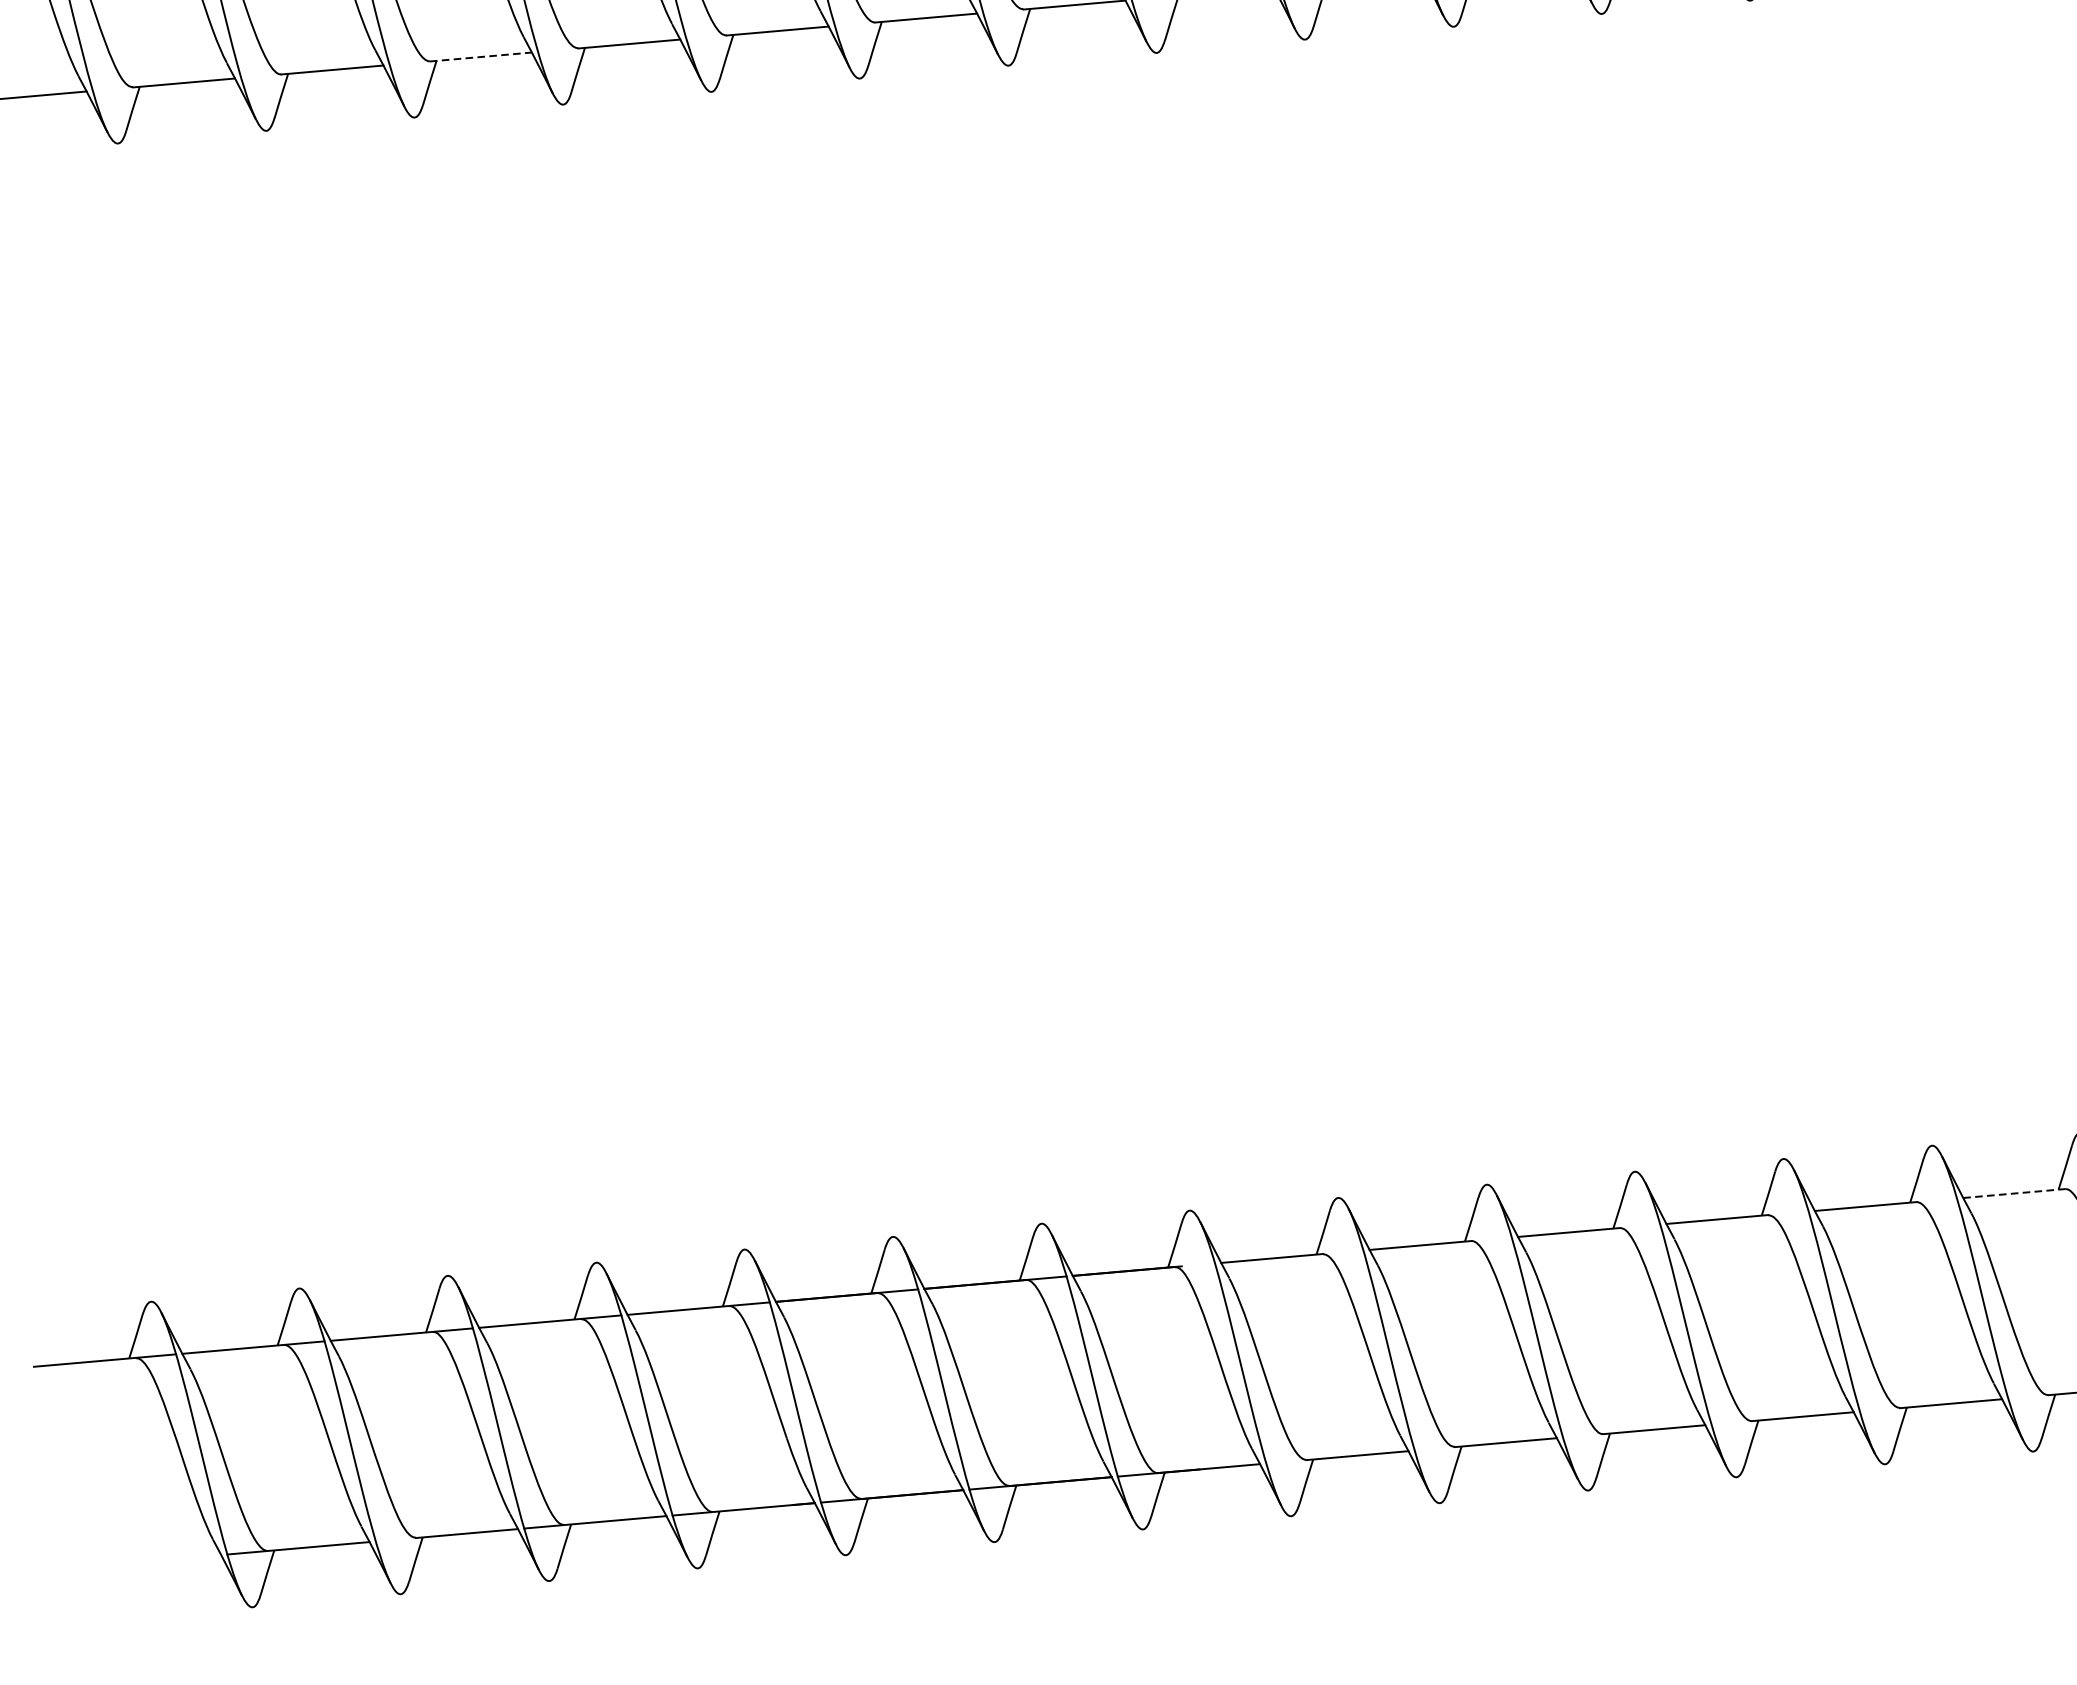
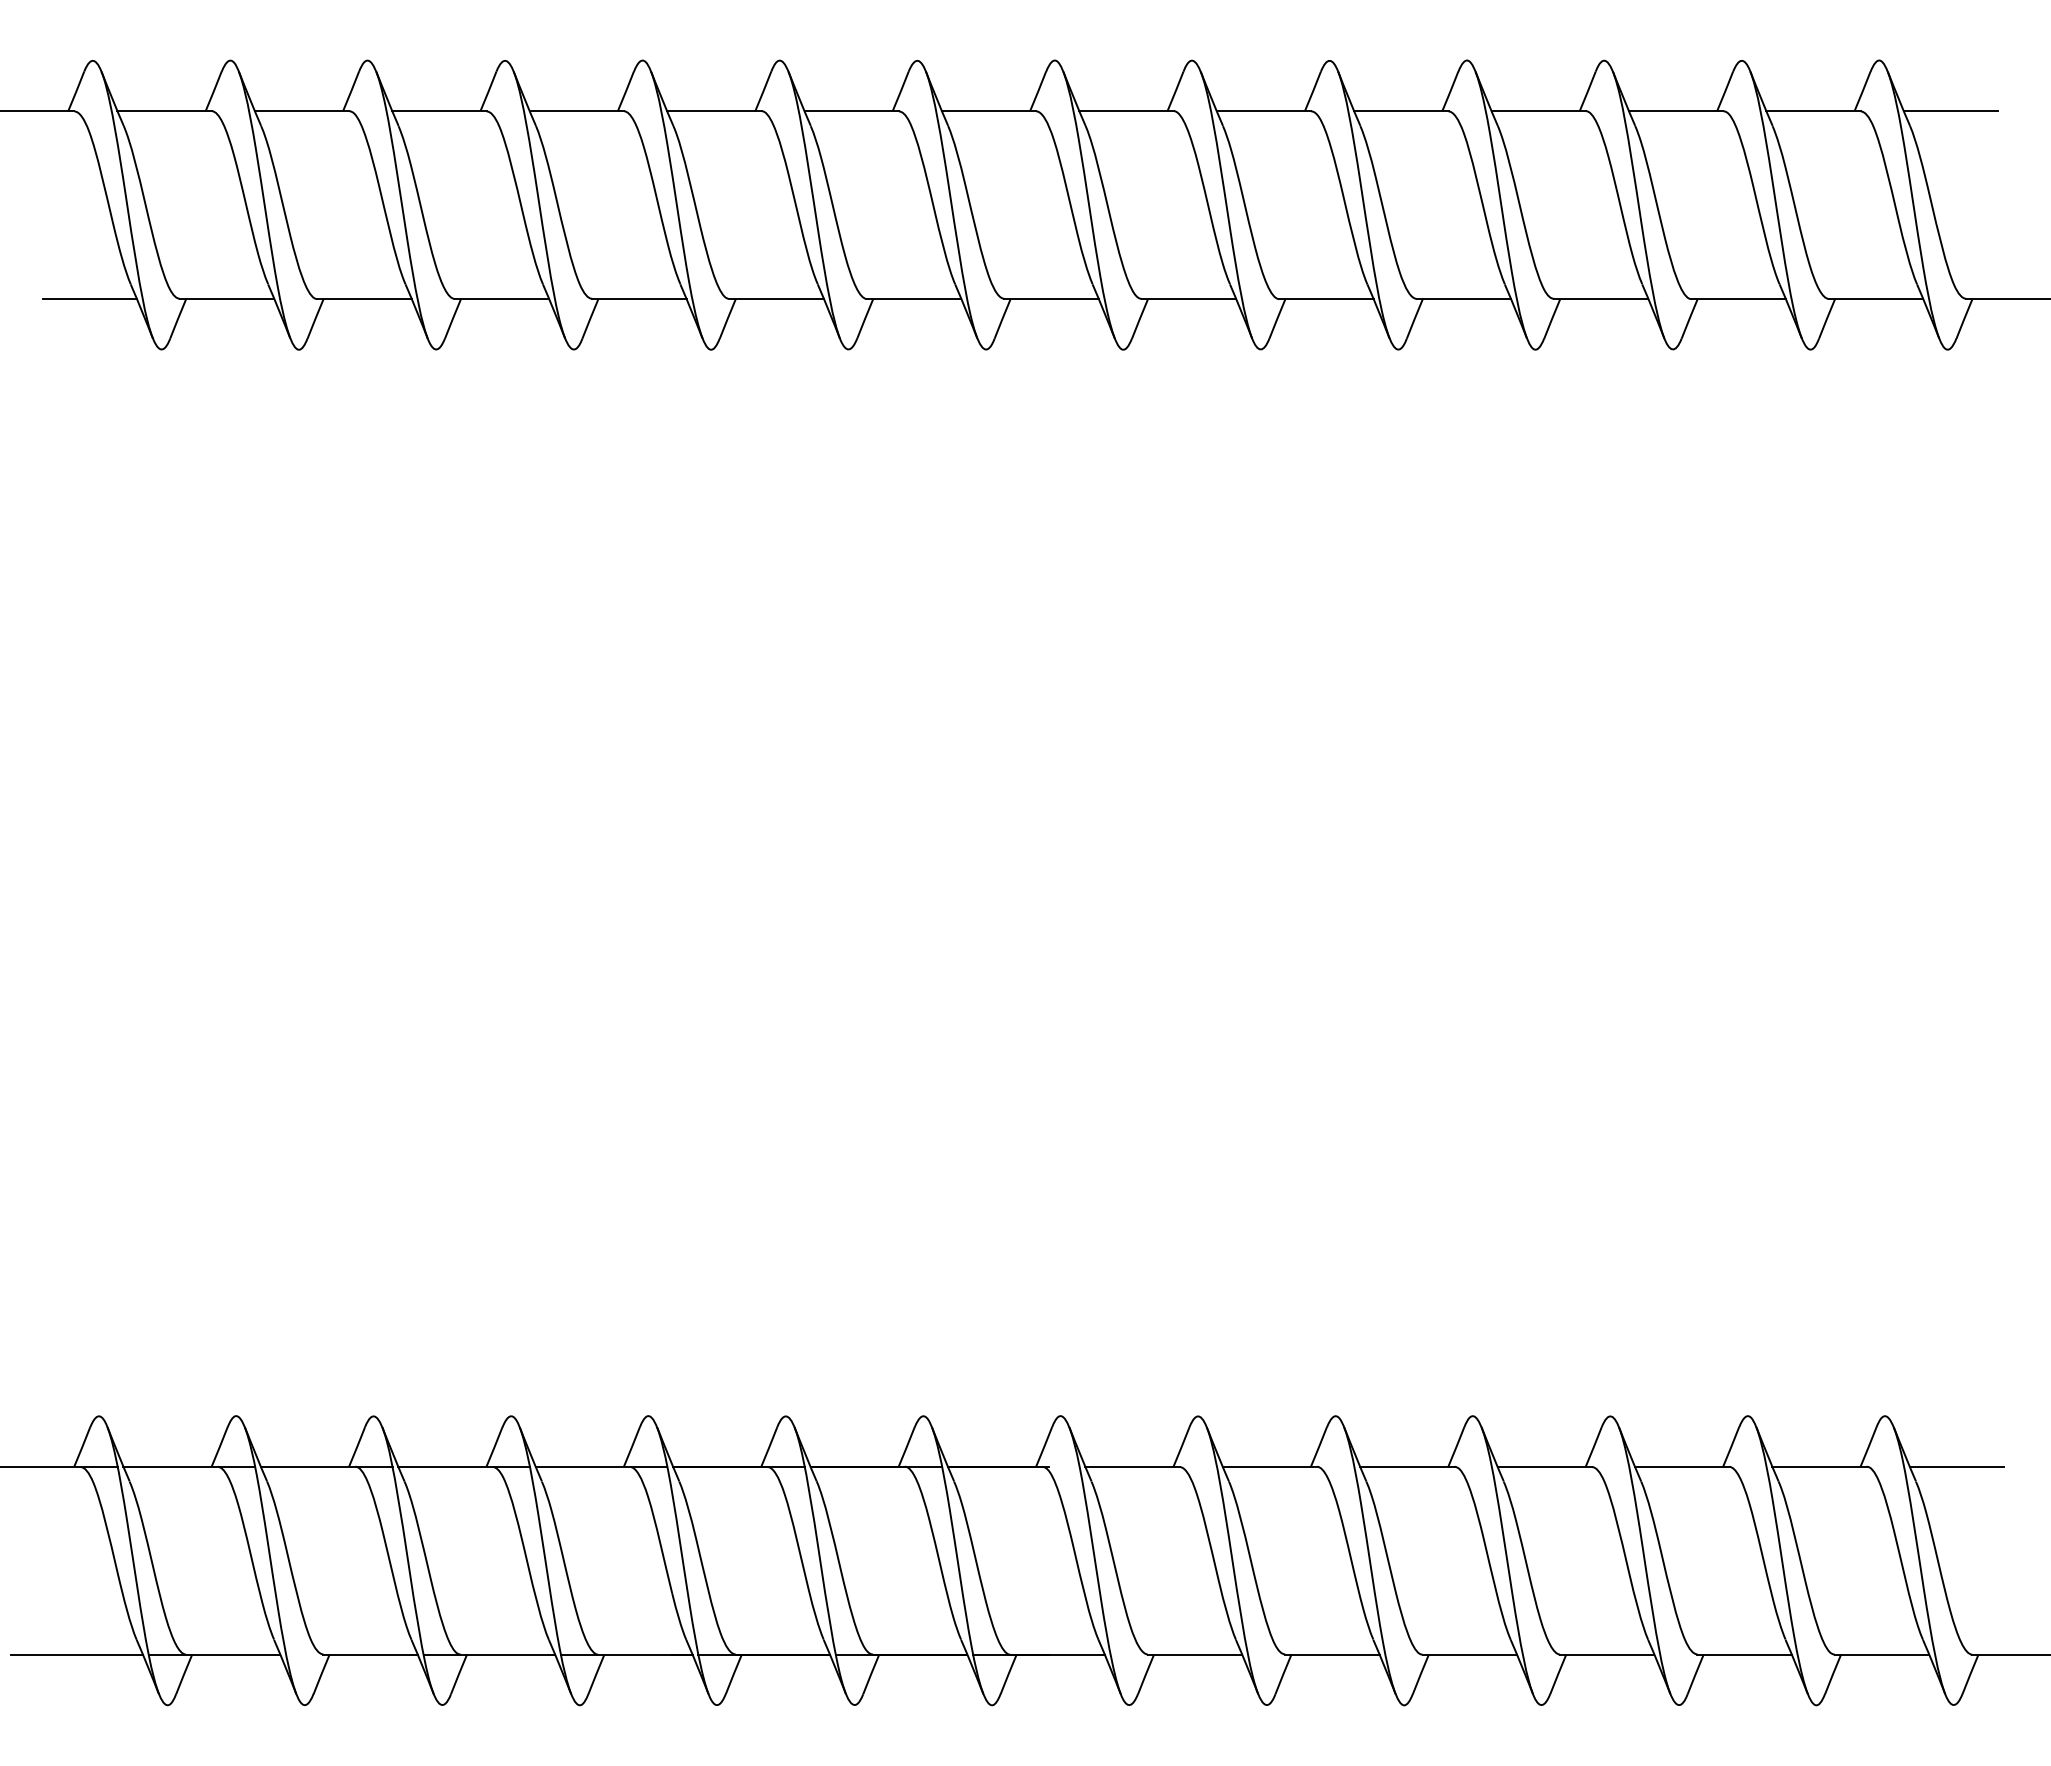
line: (481, 57) -> (502, 299), dashed -> solid
line: (2015, 1193) -> (1820, 1466), dashed -> solid
line: (149, 1561) -> (76, 1654), added

